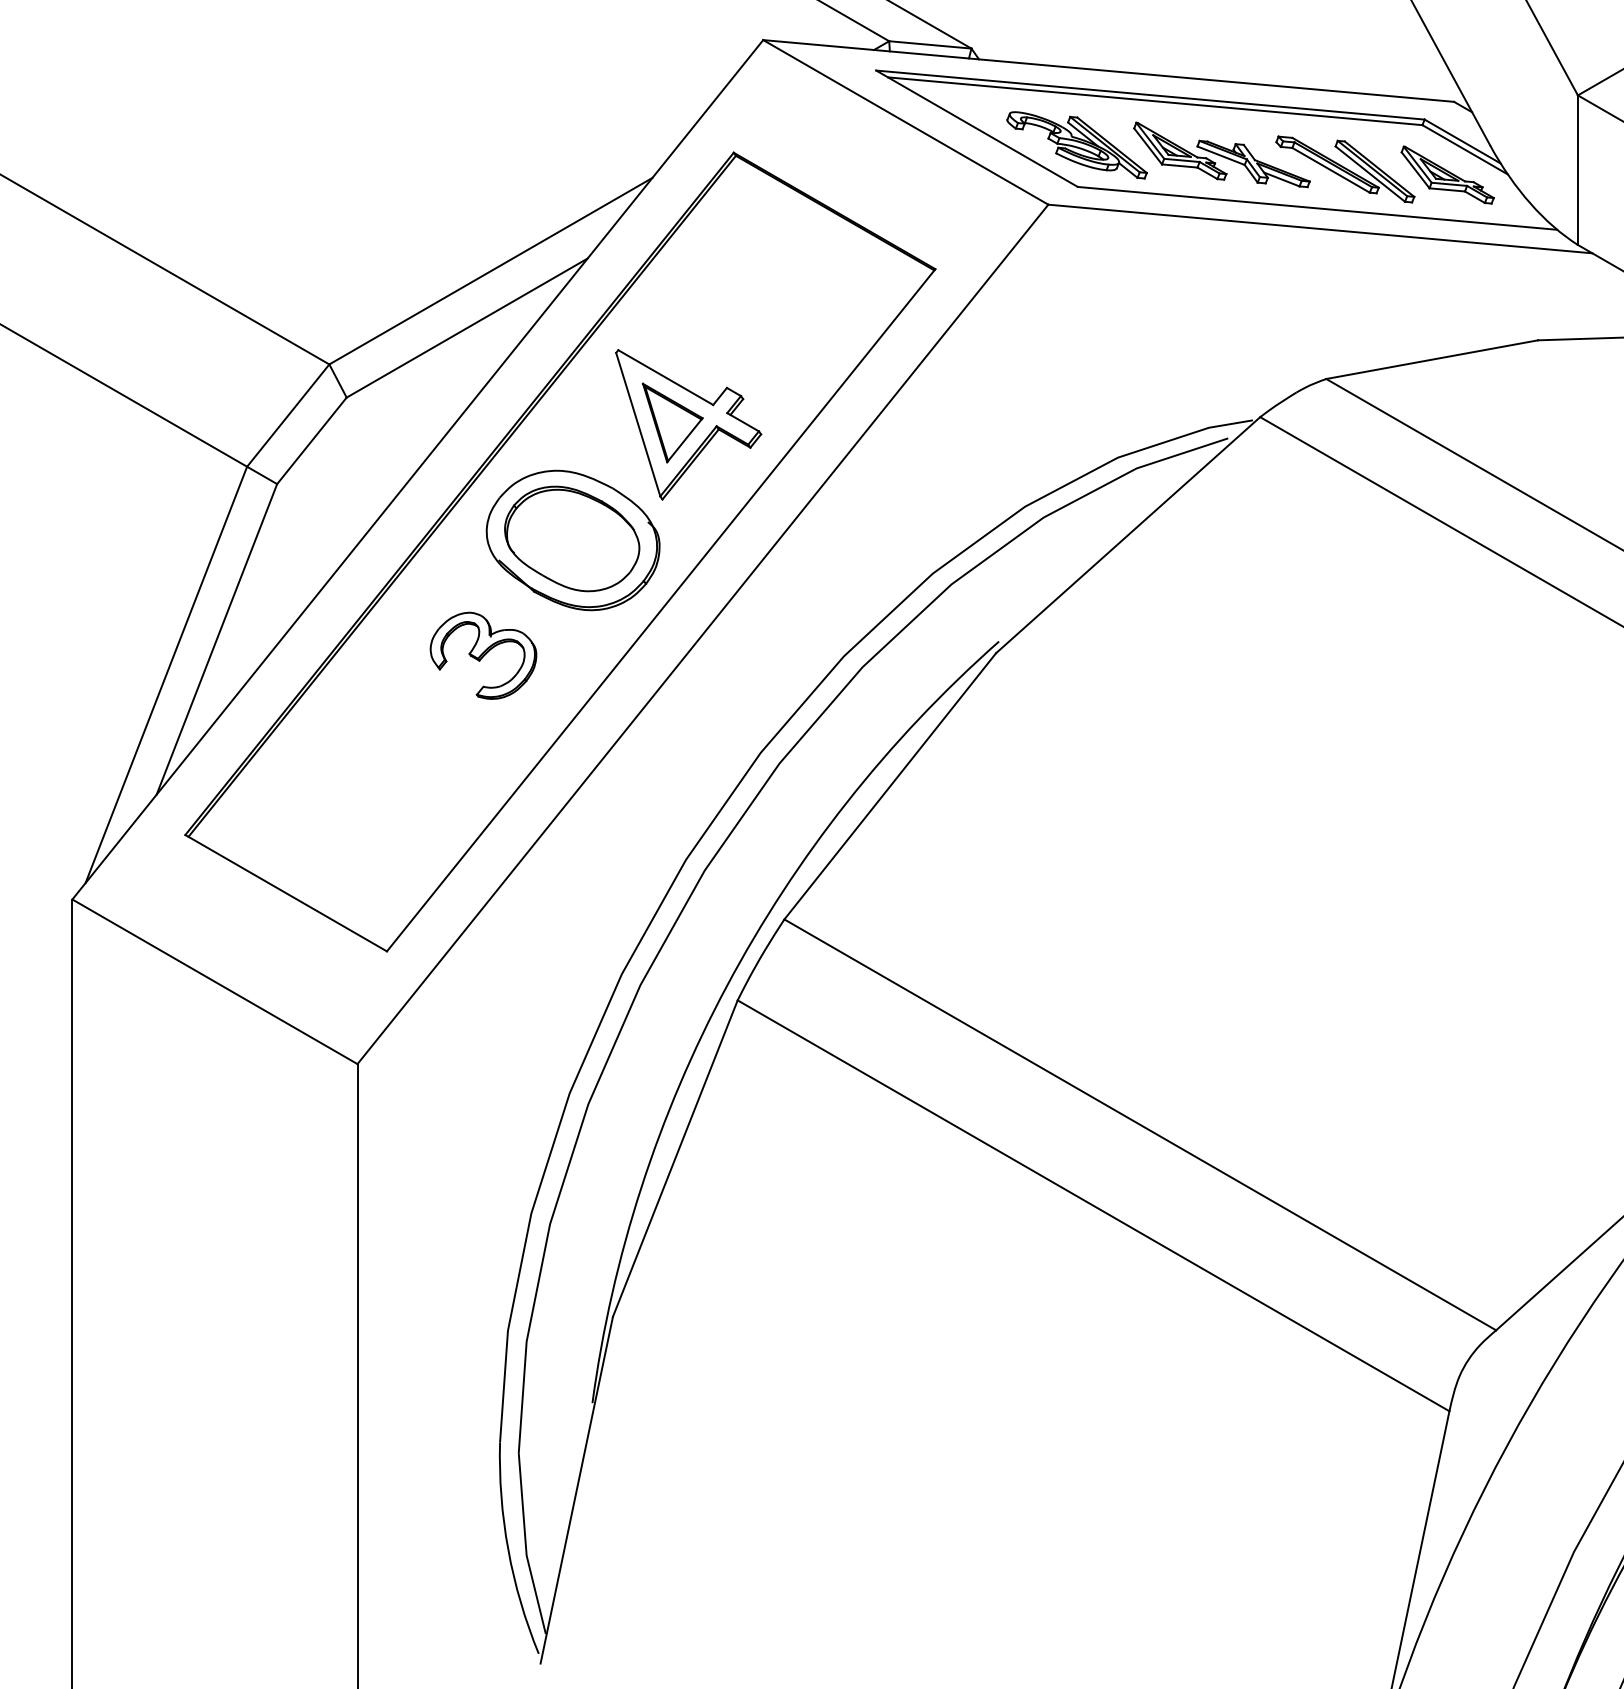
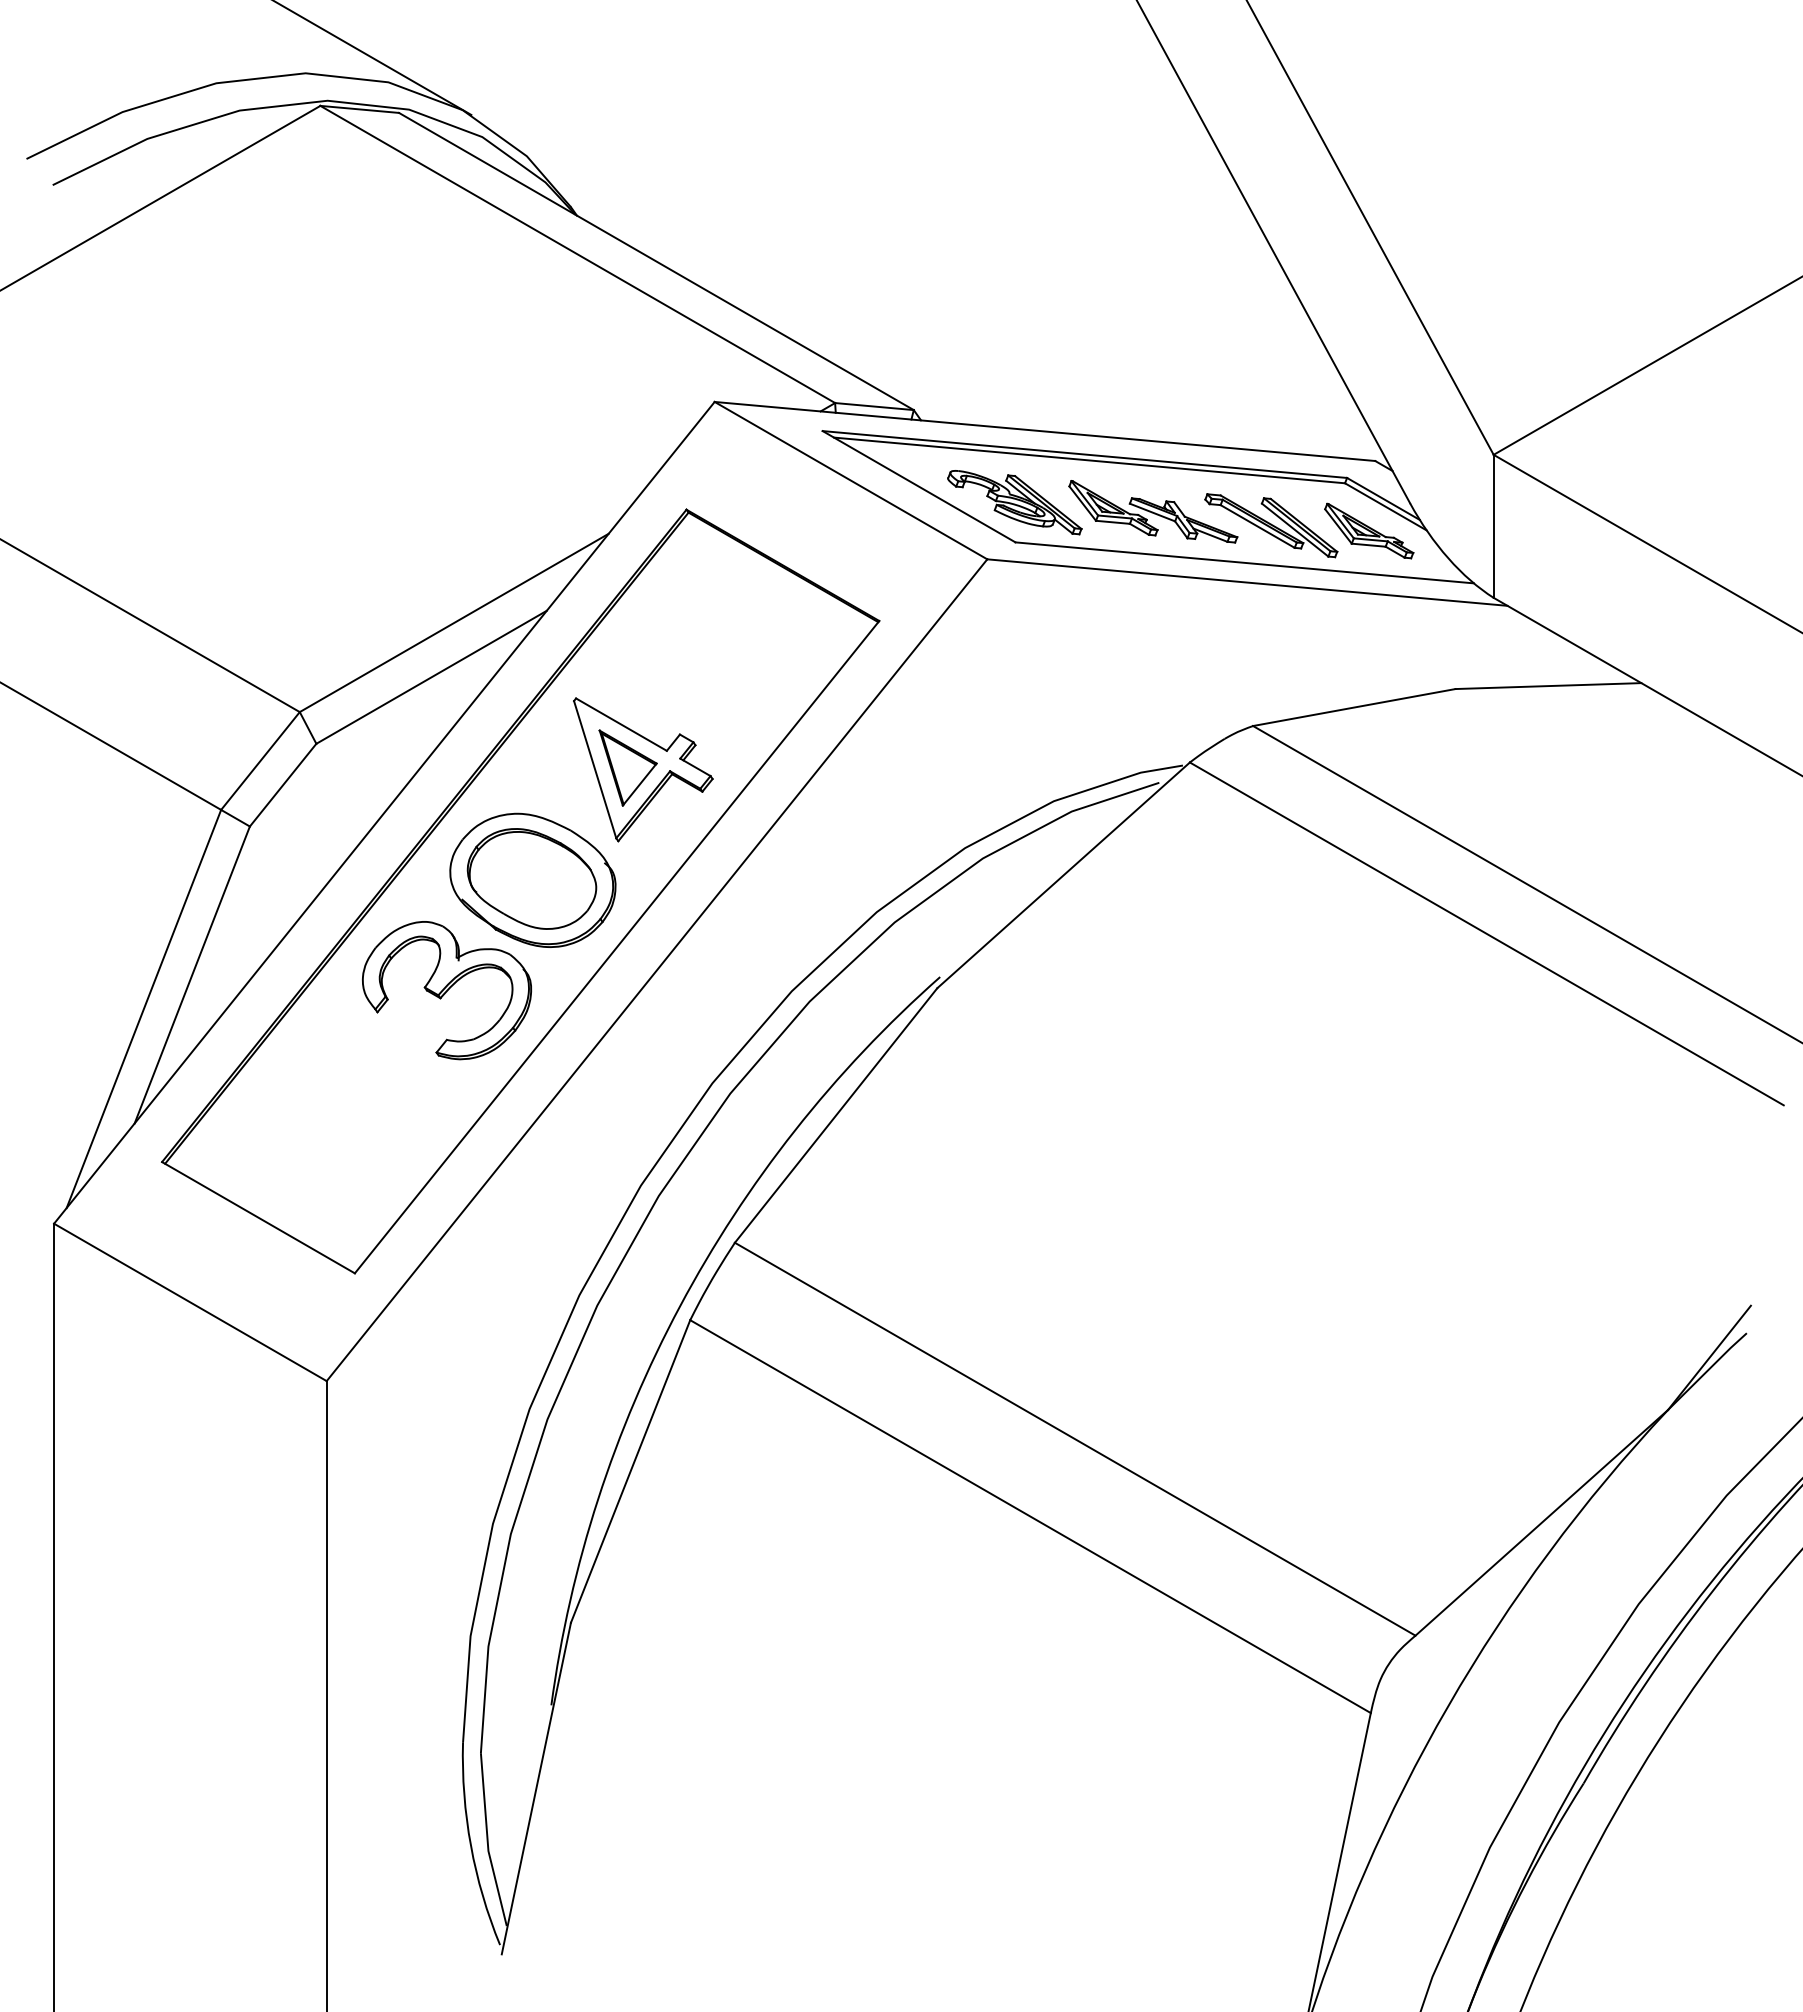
part: (483, 655) -> (447, 990), size x1.67

